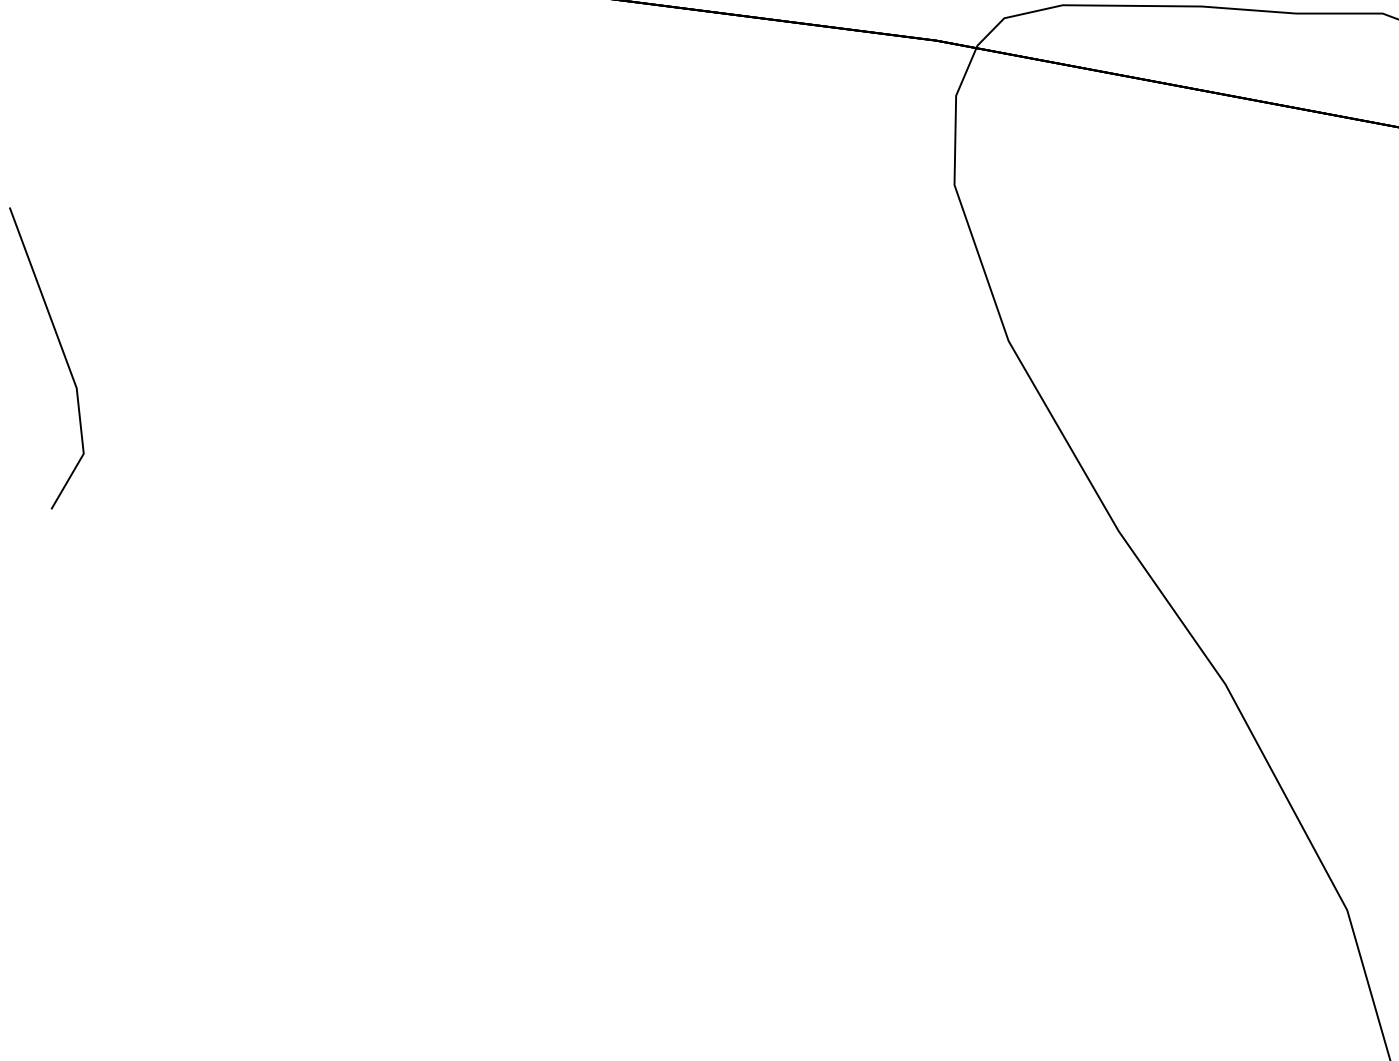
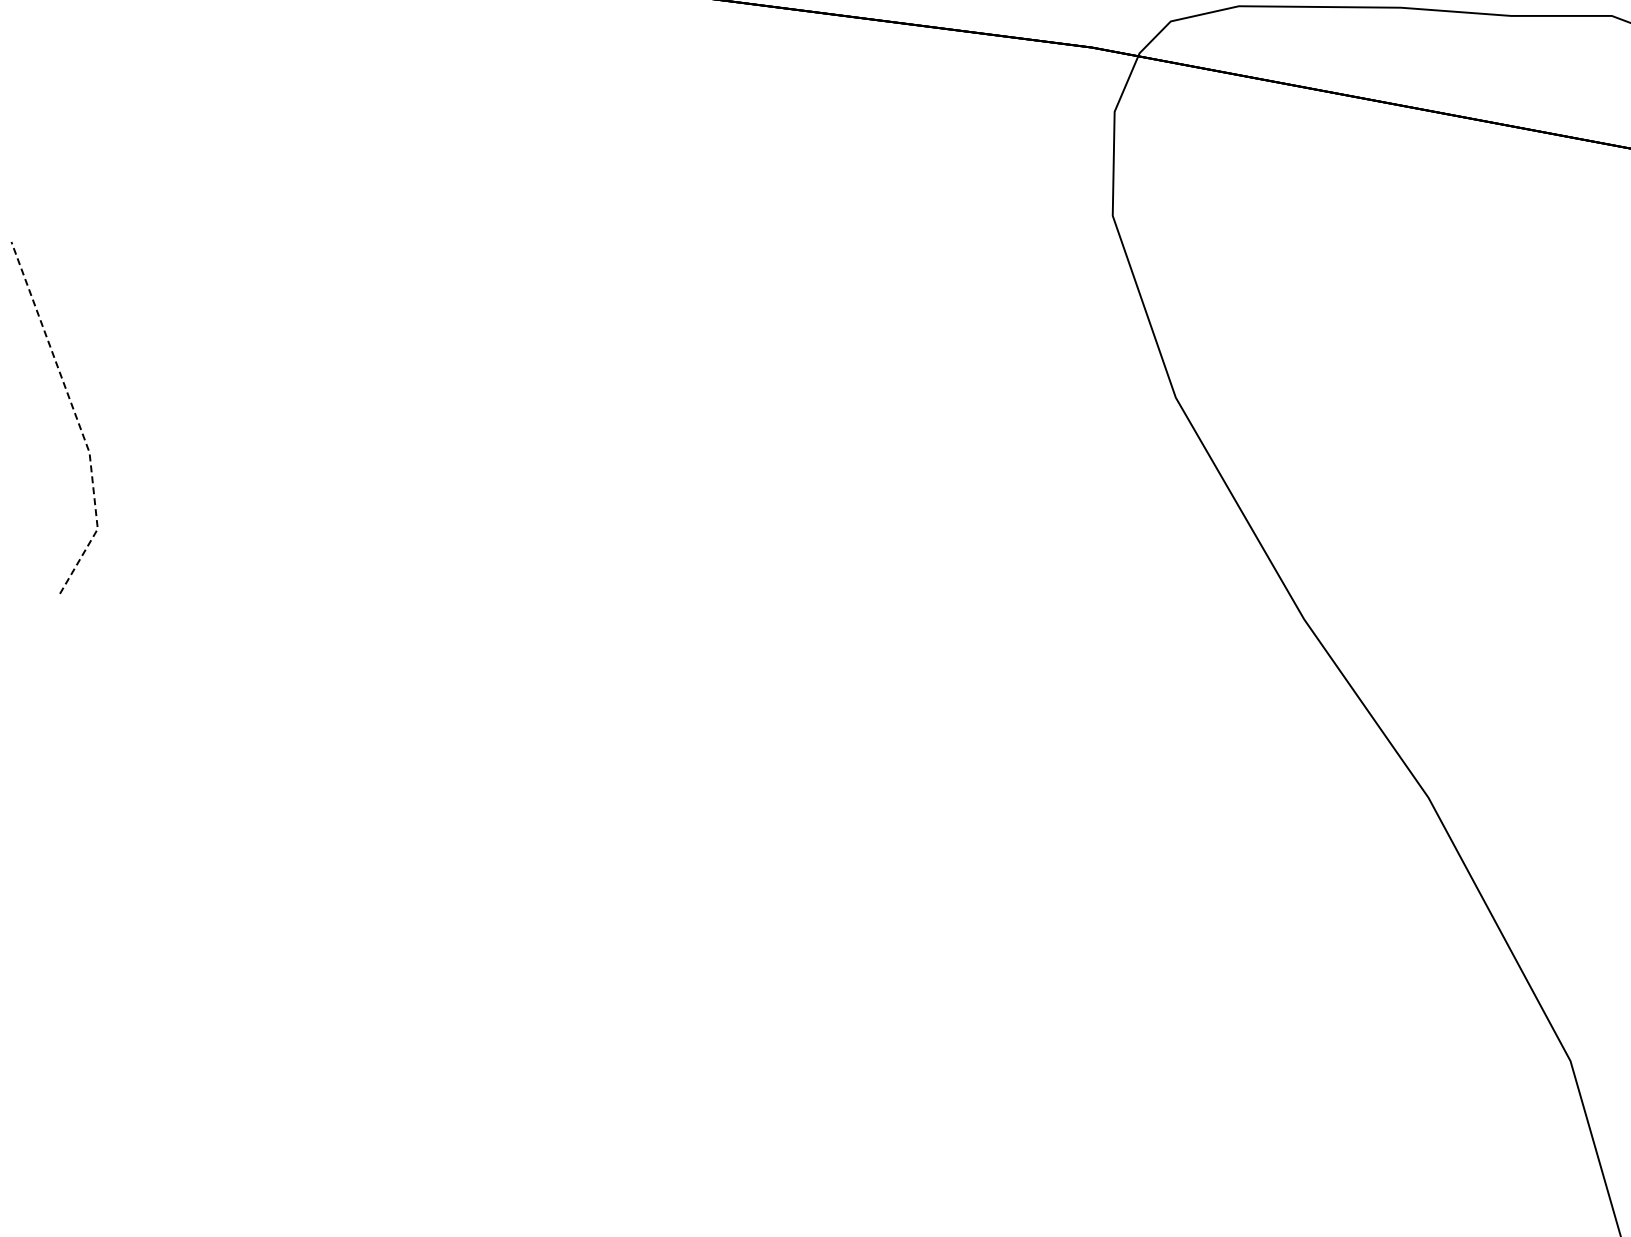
line: (66, 359) -> (77, 419), solid -> dashed

